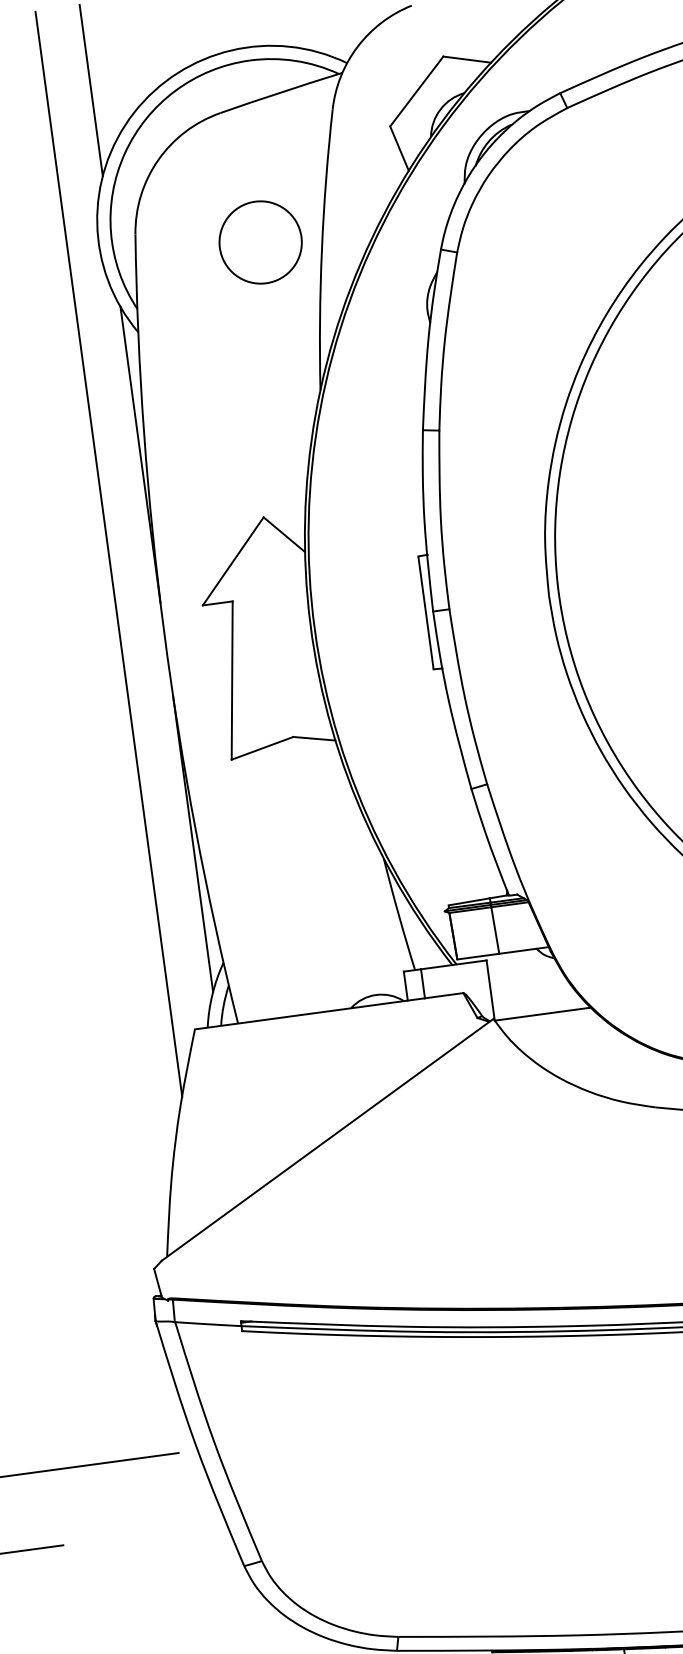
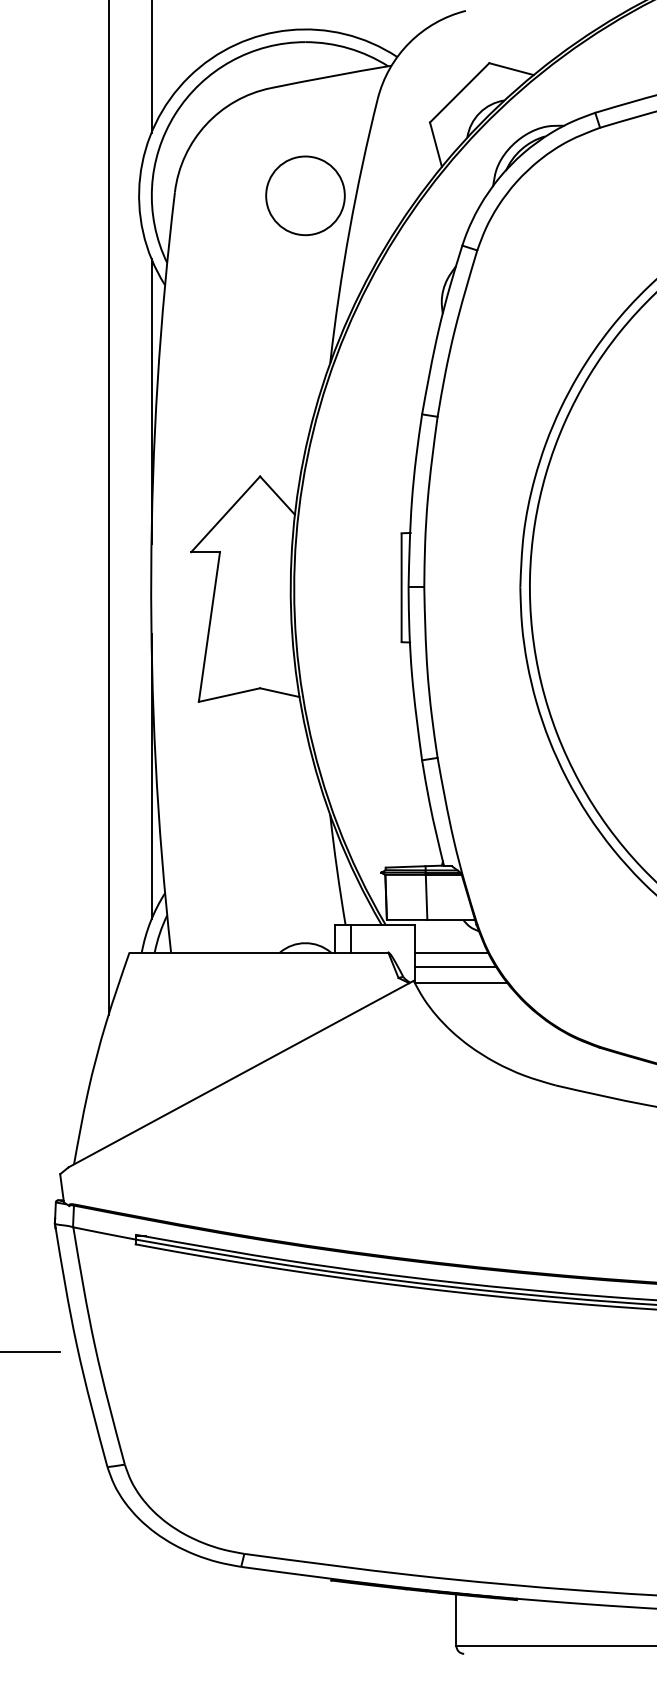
circle: (260, 242) -> (305, 195), moved
line: (528, 984) -> (451, 952), added
line: (534, 998) -> (455, 966), added

